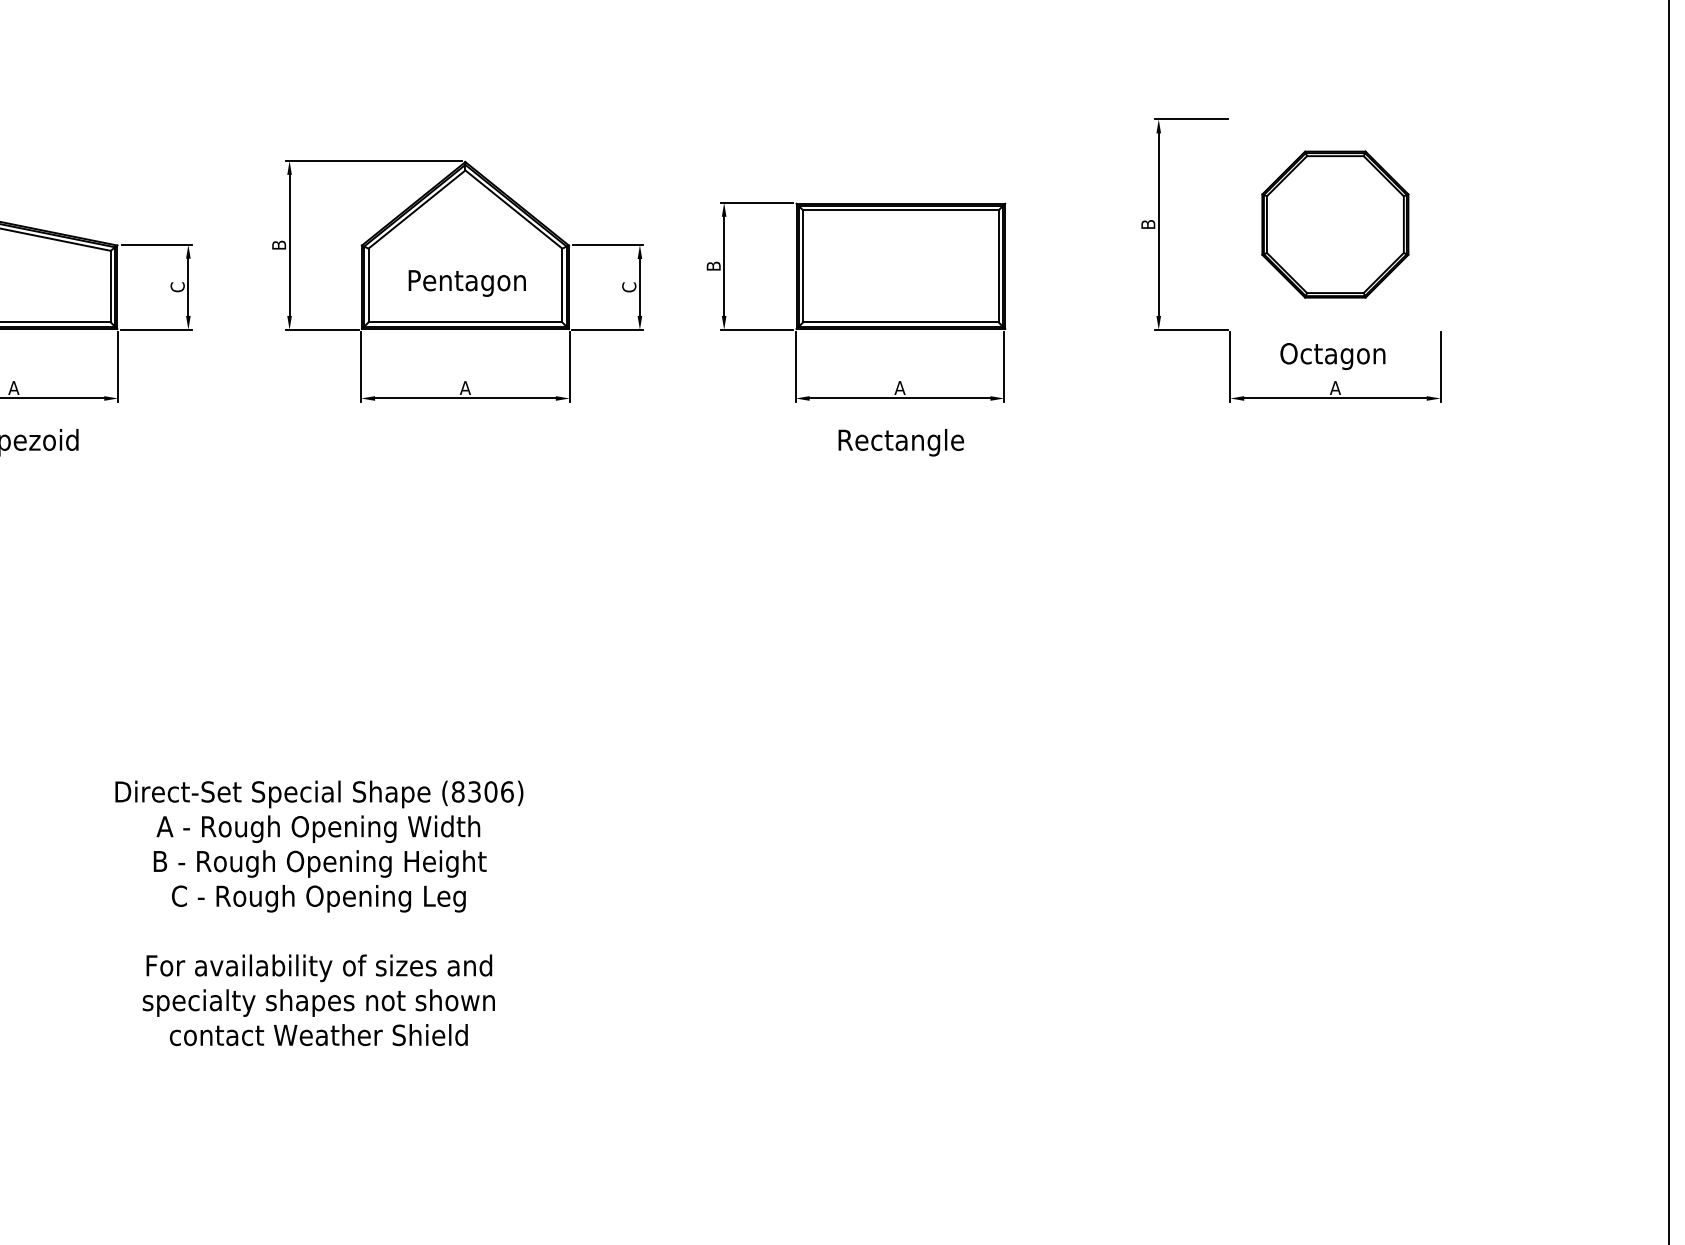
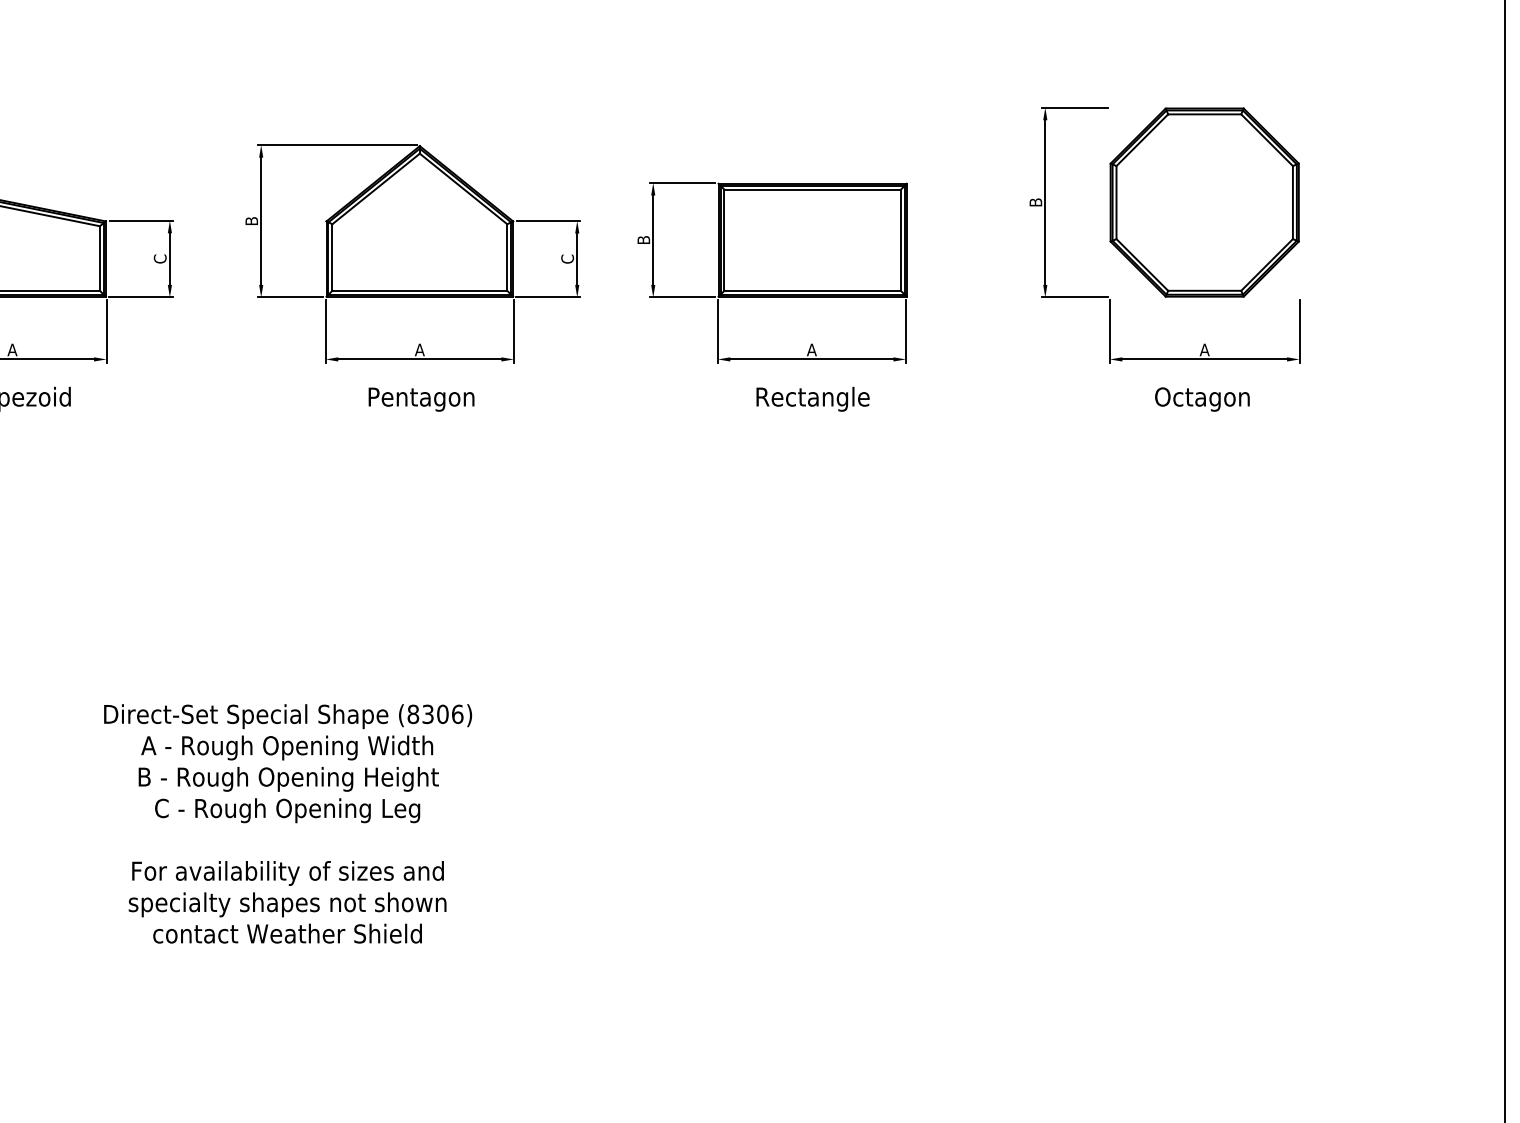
part: (1335, 224) -> (1204, 202), size x1.43
text: (467, 283) -> (421, 399), moved
text: (1333, 356) -> (1202, 399), moved

